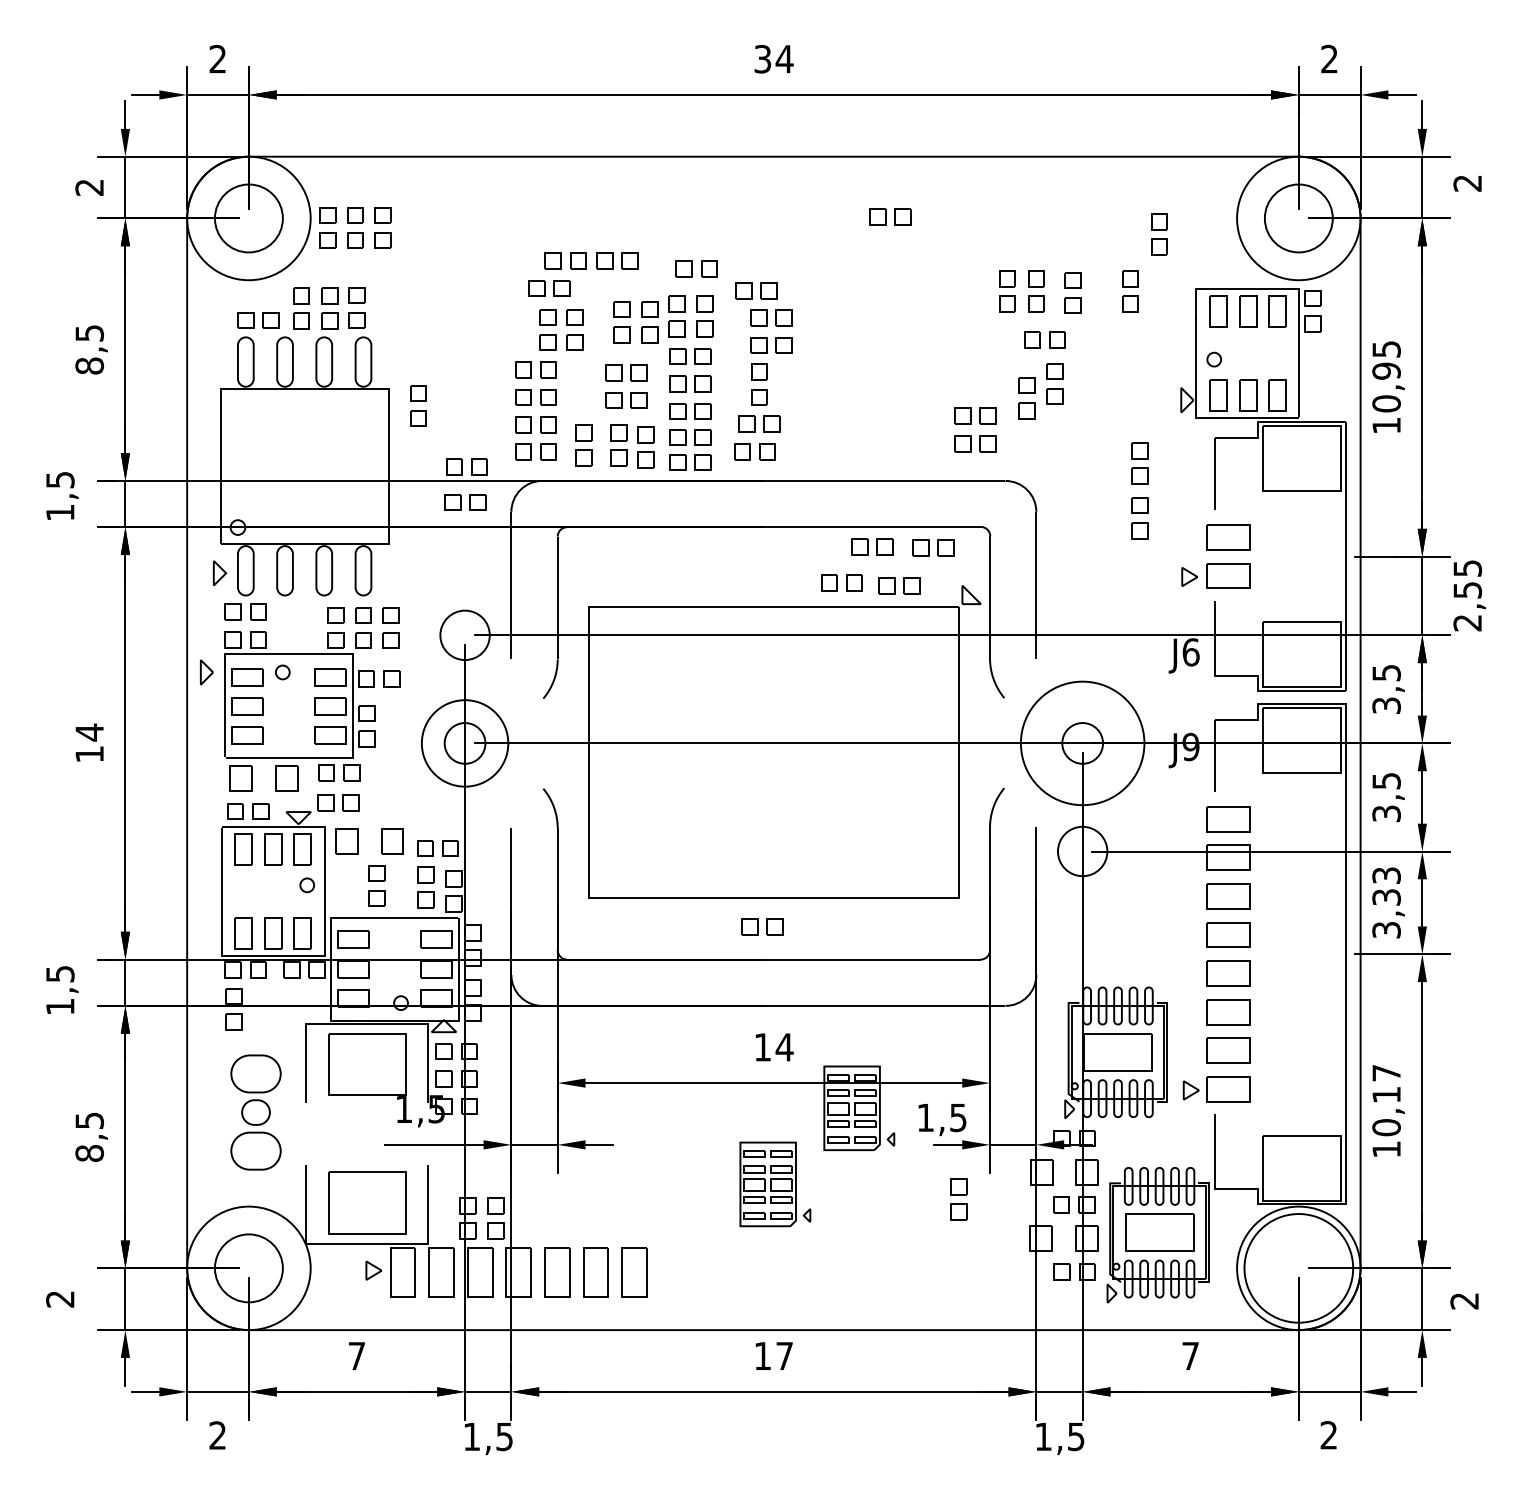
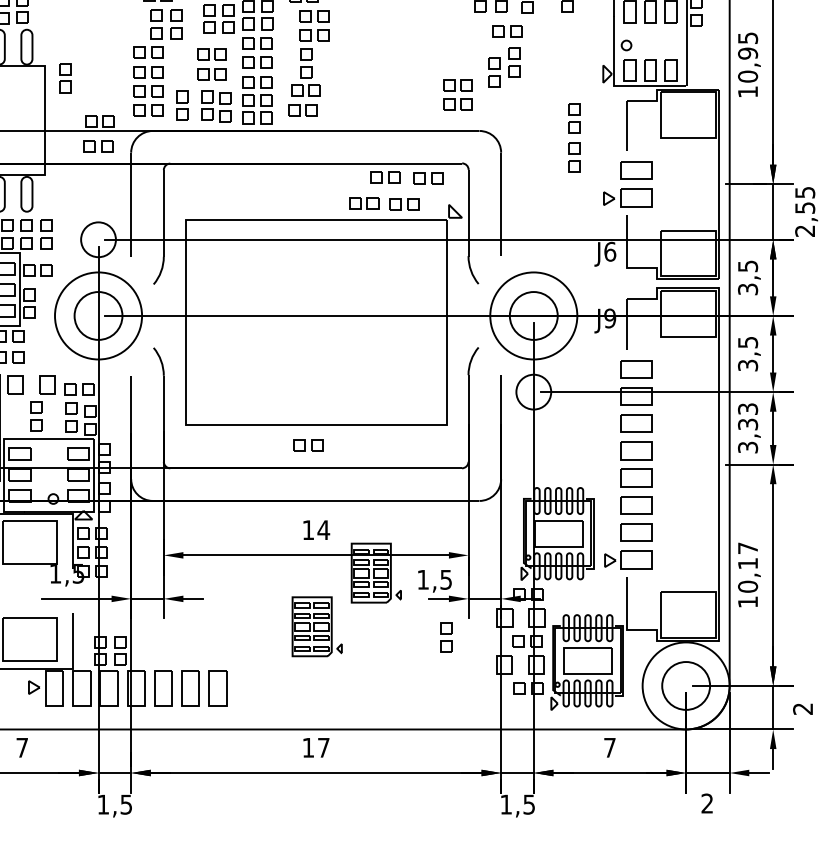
circle: (464, 743) -> (98, 316), size x1.43
circle: (465, 743) -> (98, 316), size x1.67
circle: (1082, 743) -> (533, 316), size x1.67
circle: (1298, 1268) -> (685, 686), size x0.62

